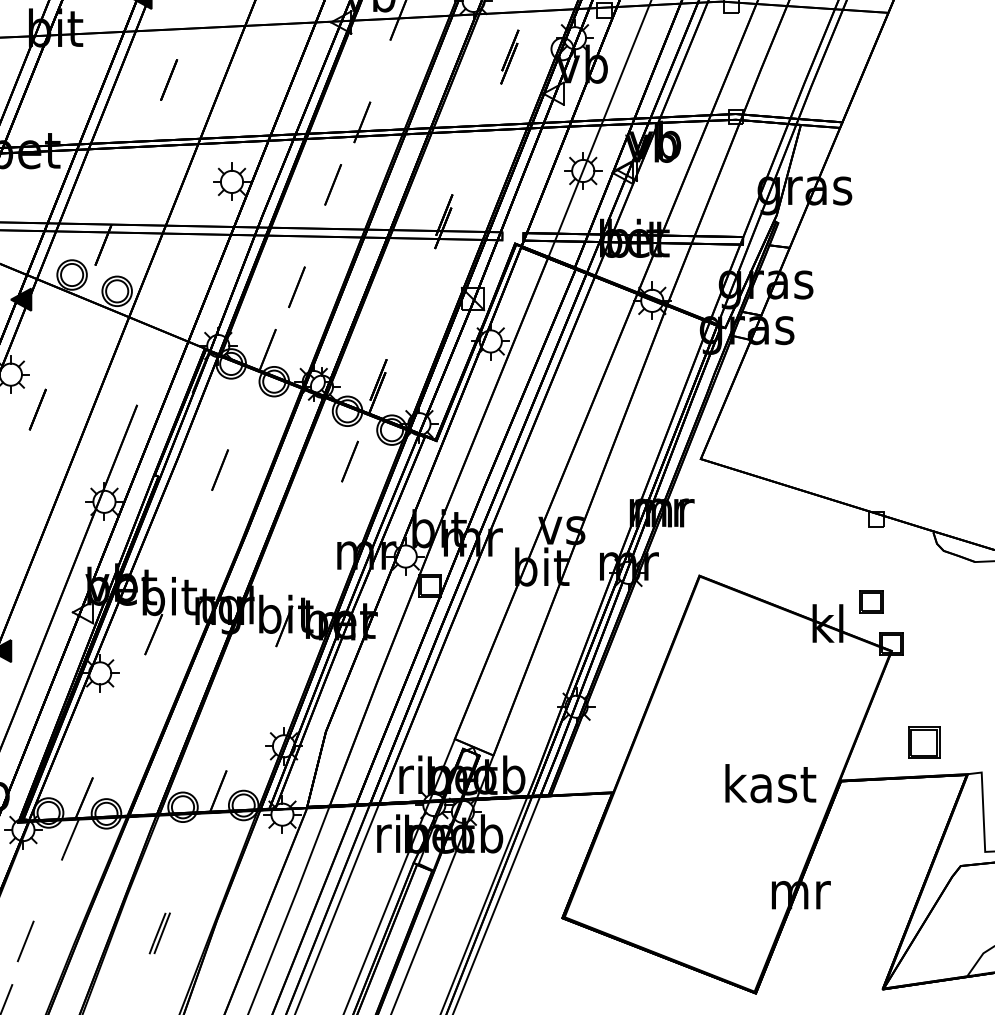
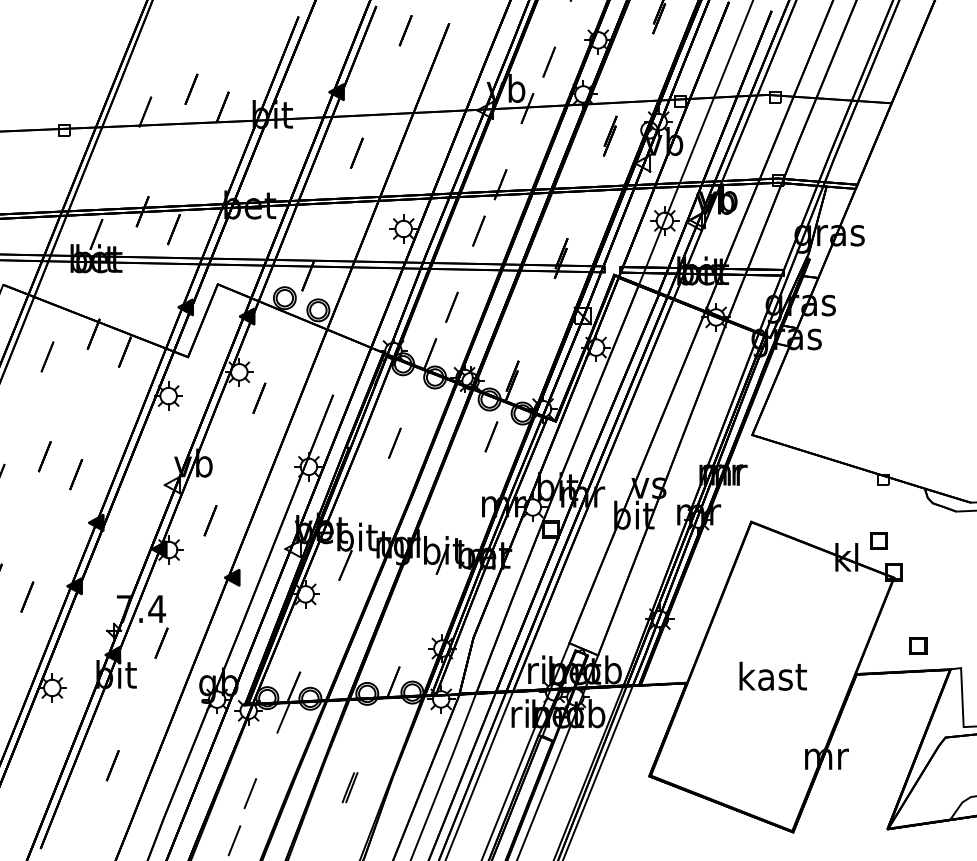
part: (924, 742) -> (918, 645), size x0.71
text: (769, 782) -> (772, 675), moved

